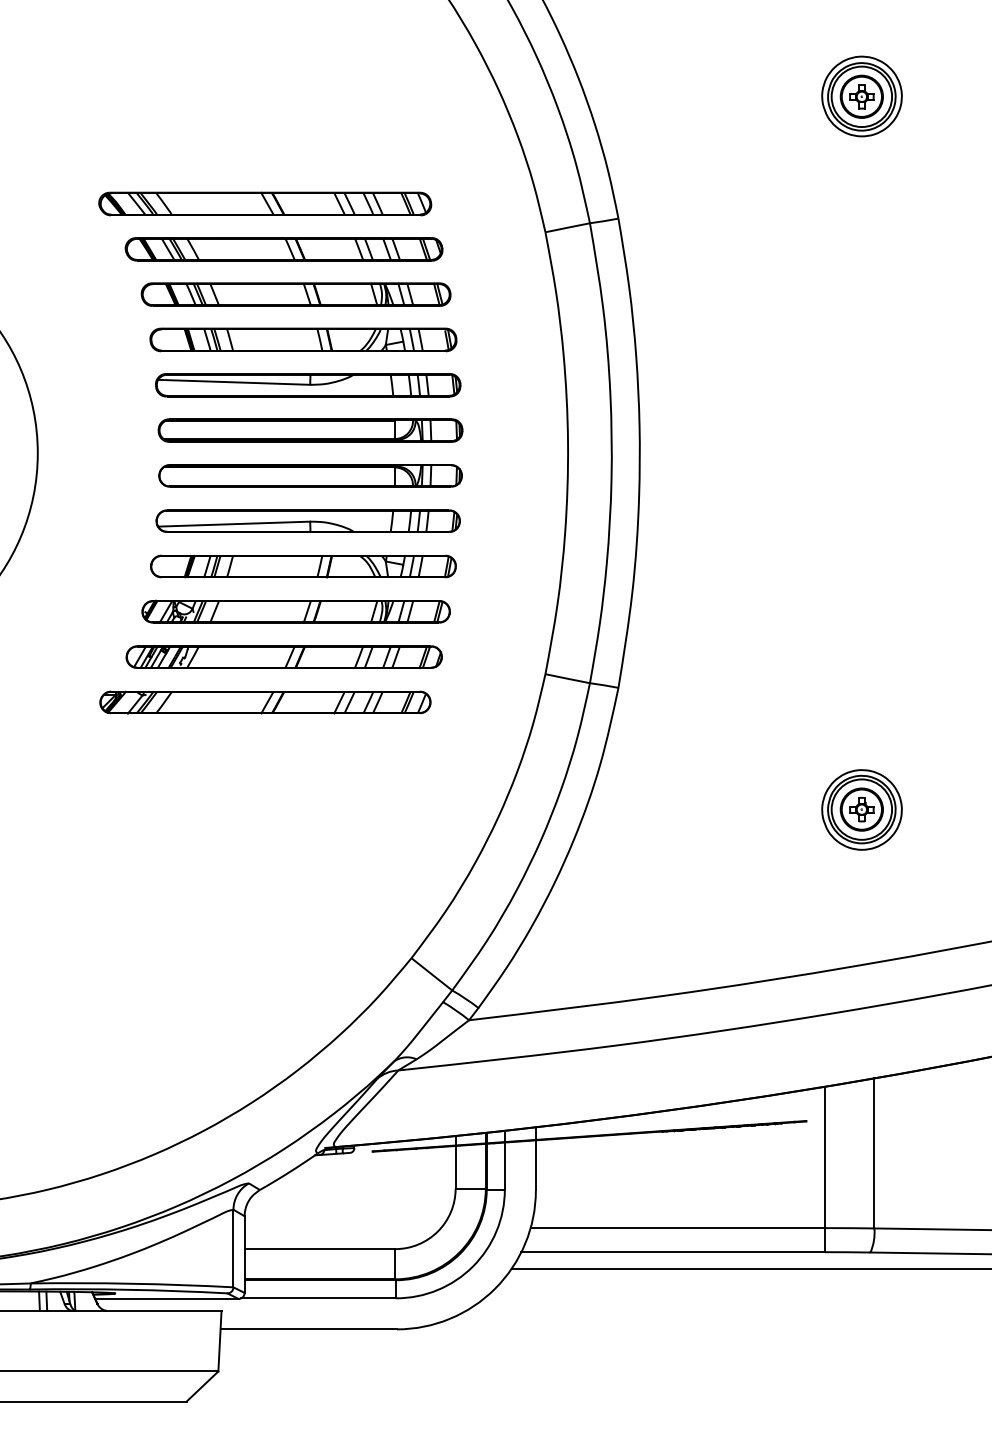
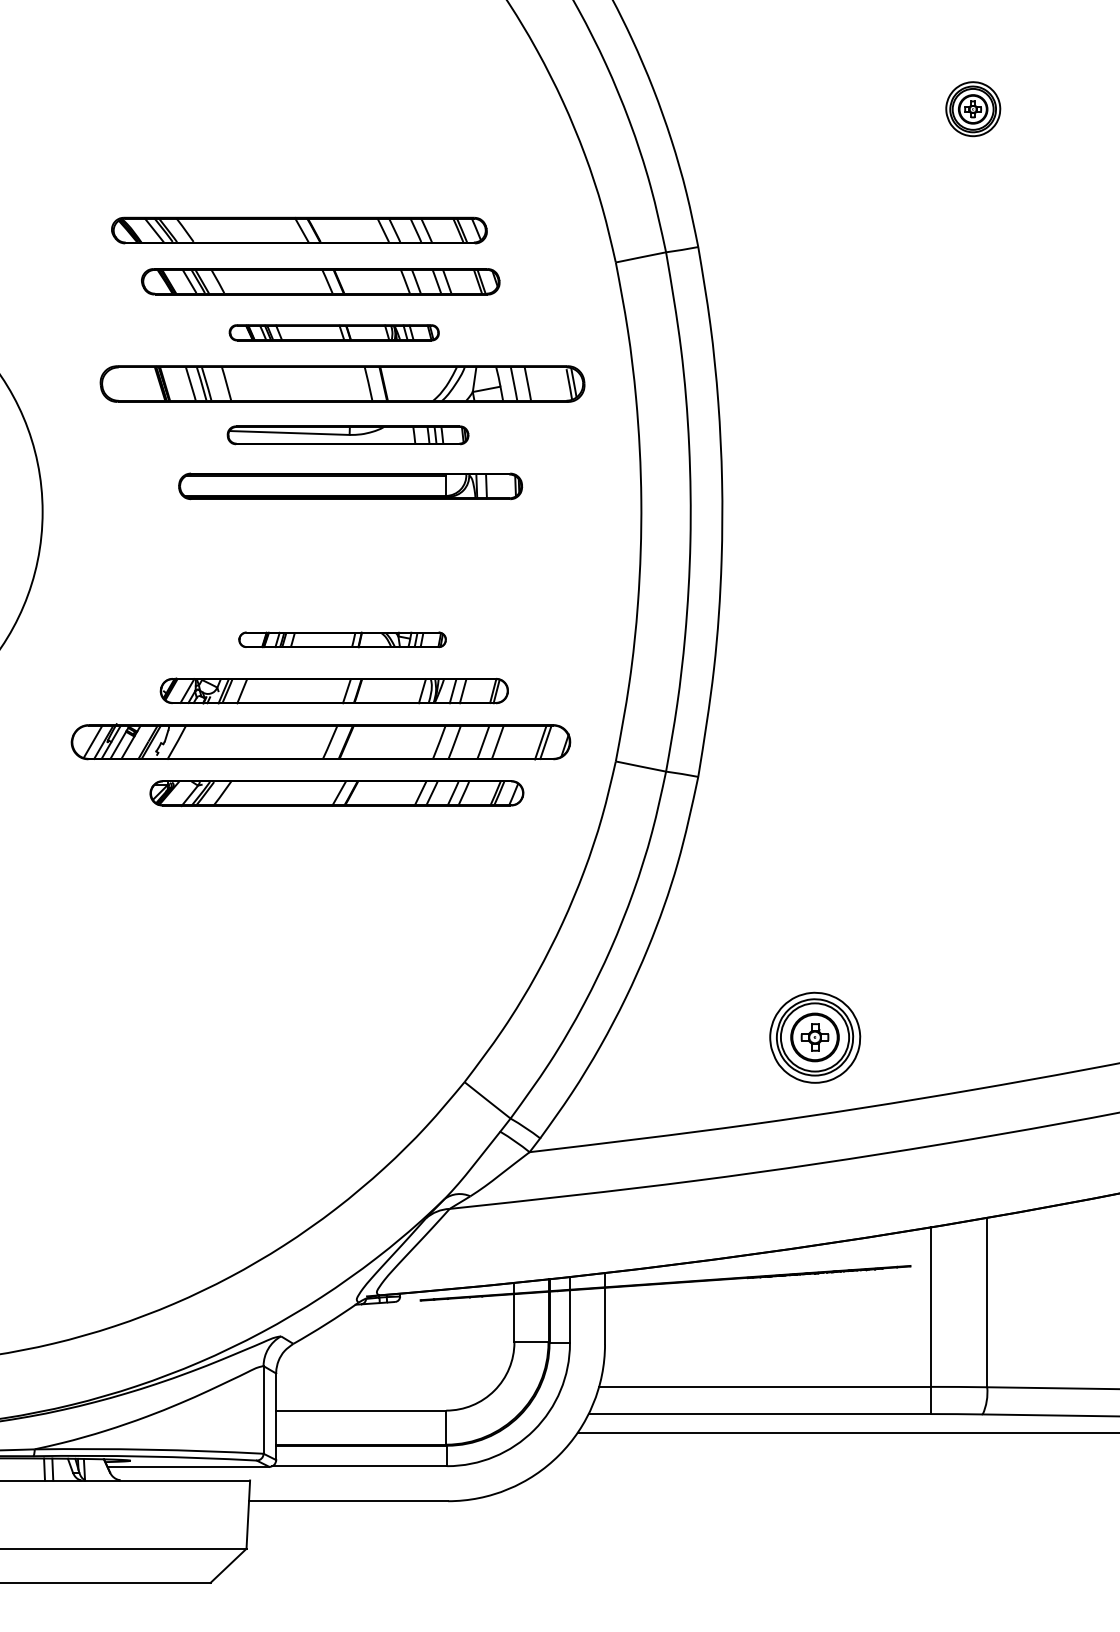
part: (861, 96) -> (972, 109), size x0.6
part: (295, 294) -> (333, 332), size x0.6
part: (303, 339) -> (342, 383), size x1.4
part: (308, 385) -> (348, 435), size x0.7
part: (310, 475) -> (350, 537), removed
part: (307, 520) -> (347, 587), removed
part: (303, 566) -> (342, 639), size x0.6
part: (283, 656) -> (320, 741), size x1.4
part: (265, 702) -> (337, 793), moved
part: (861, 809) -> (814, 1037), moved

